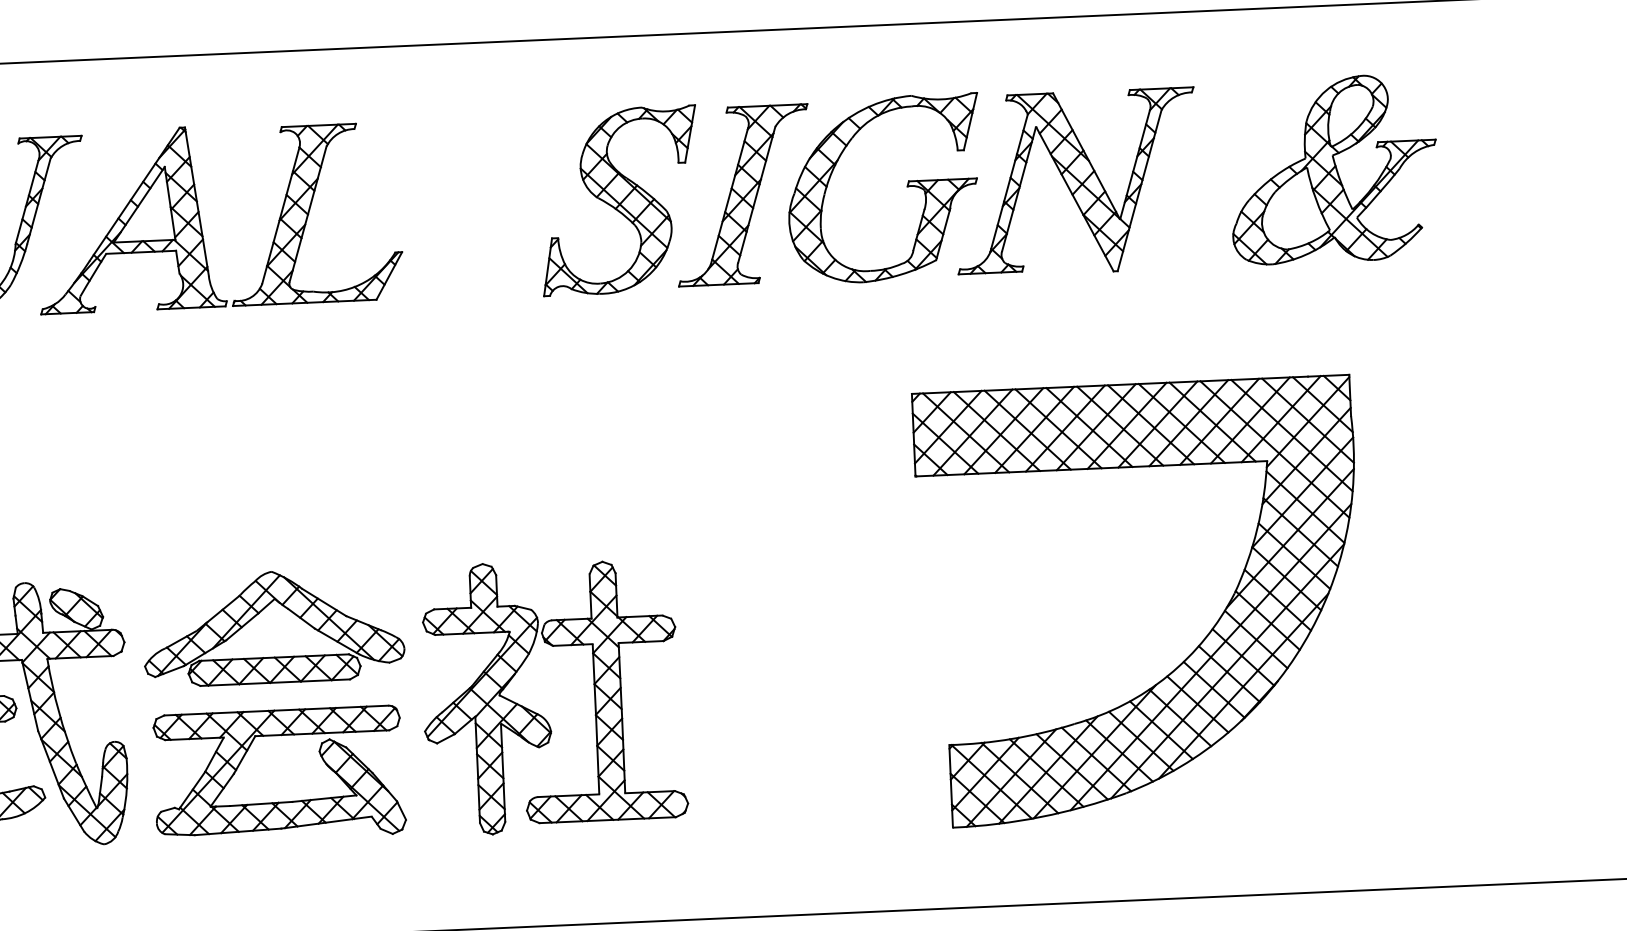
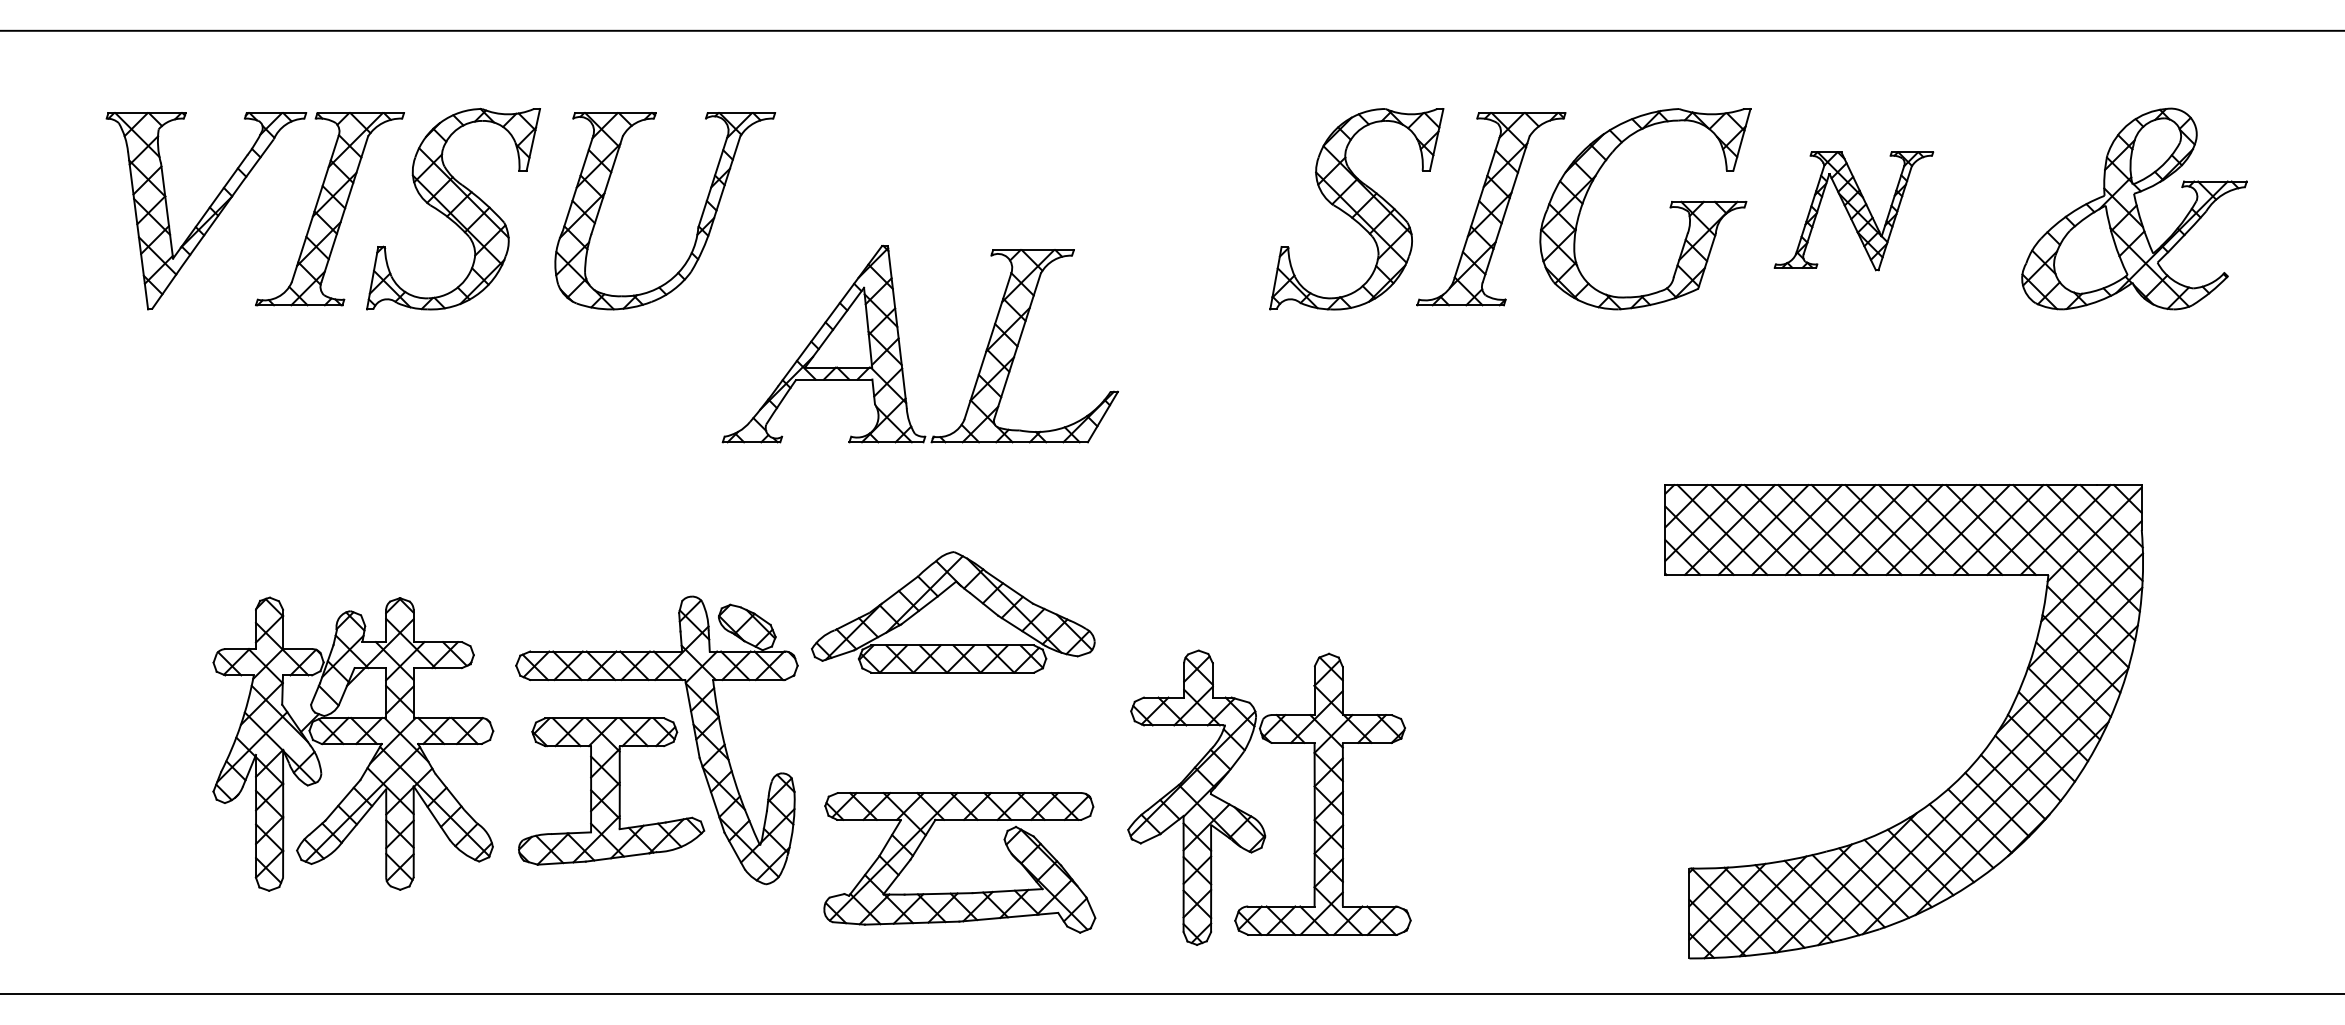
part: (1075, 182) -> (1853, 211), size x0.6
part: (200, 216) -> (900, 343), moved
part: (259, 614) -> (938, 597), moved
part: (1194, 649) -> (1960, 776), moved
part: (541, 715) -> (1255, 817), moved
part: (280, 801) -> (959, 892), moved

